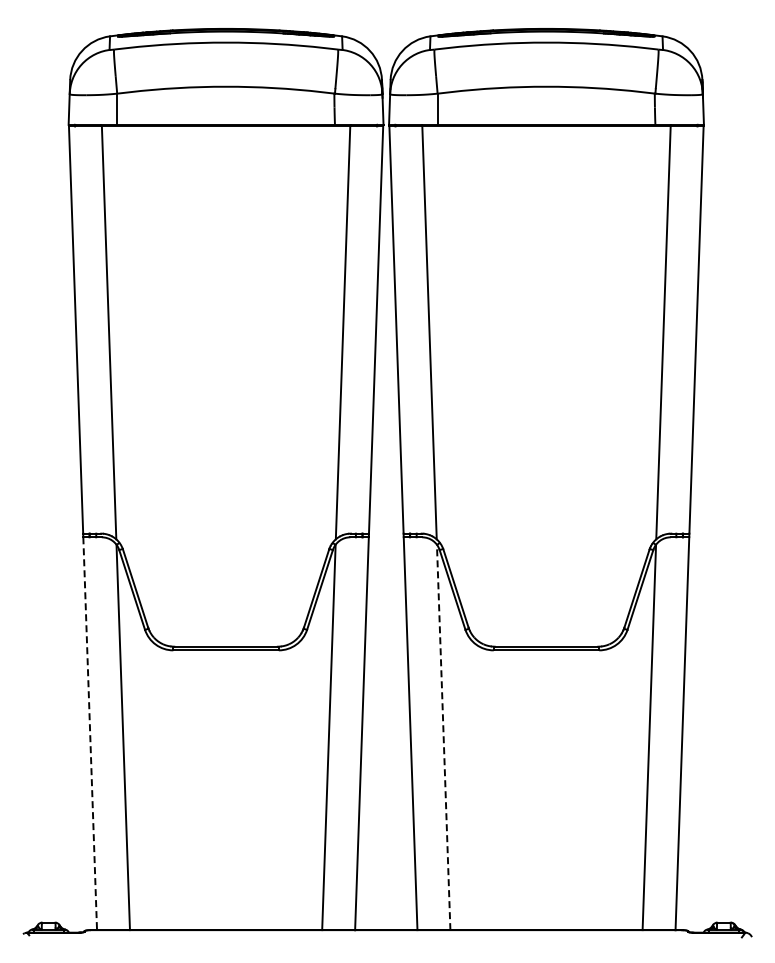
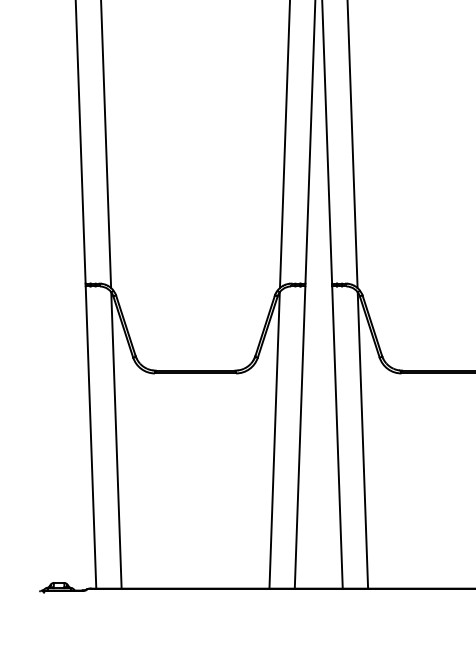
line: (90, 734) -> (91, 438), dashed -> solid
line: (443, 737) -> (362, 440), dashed -> solid

